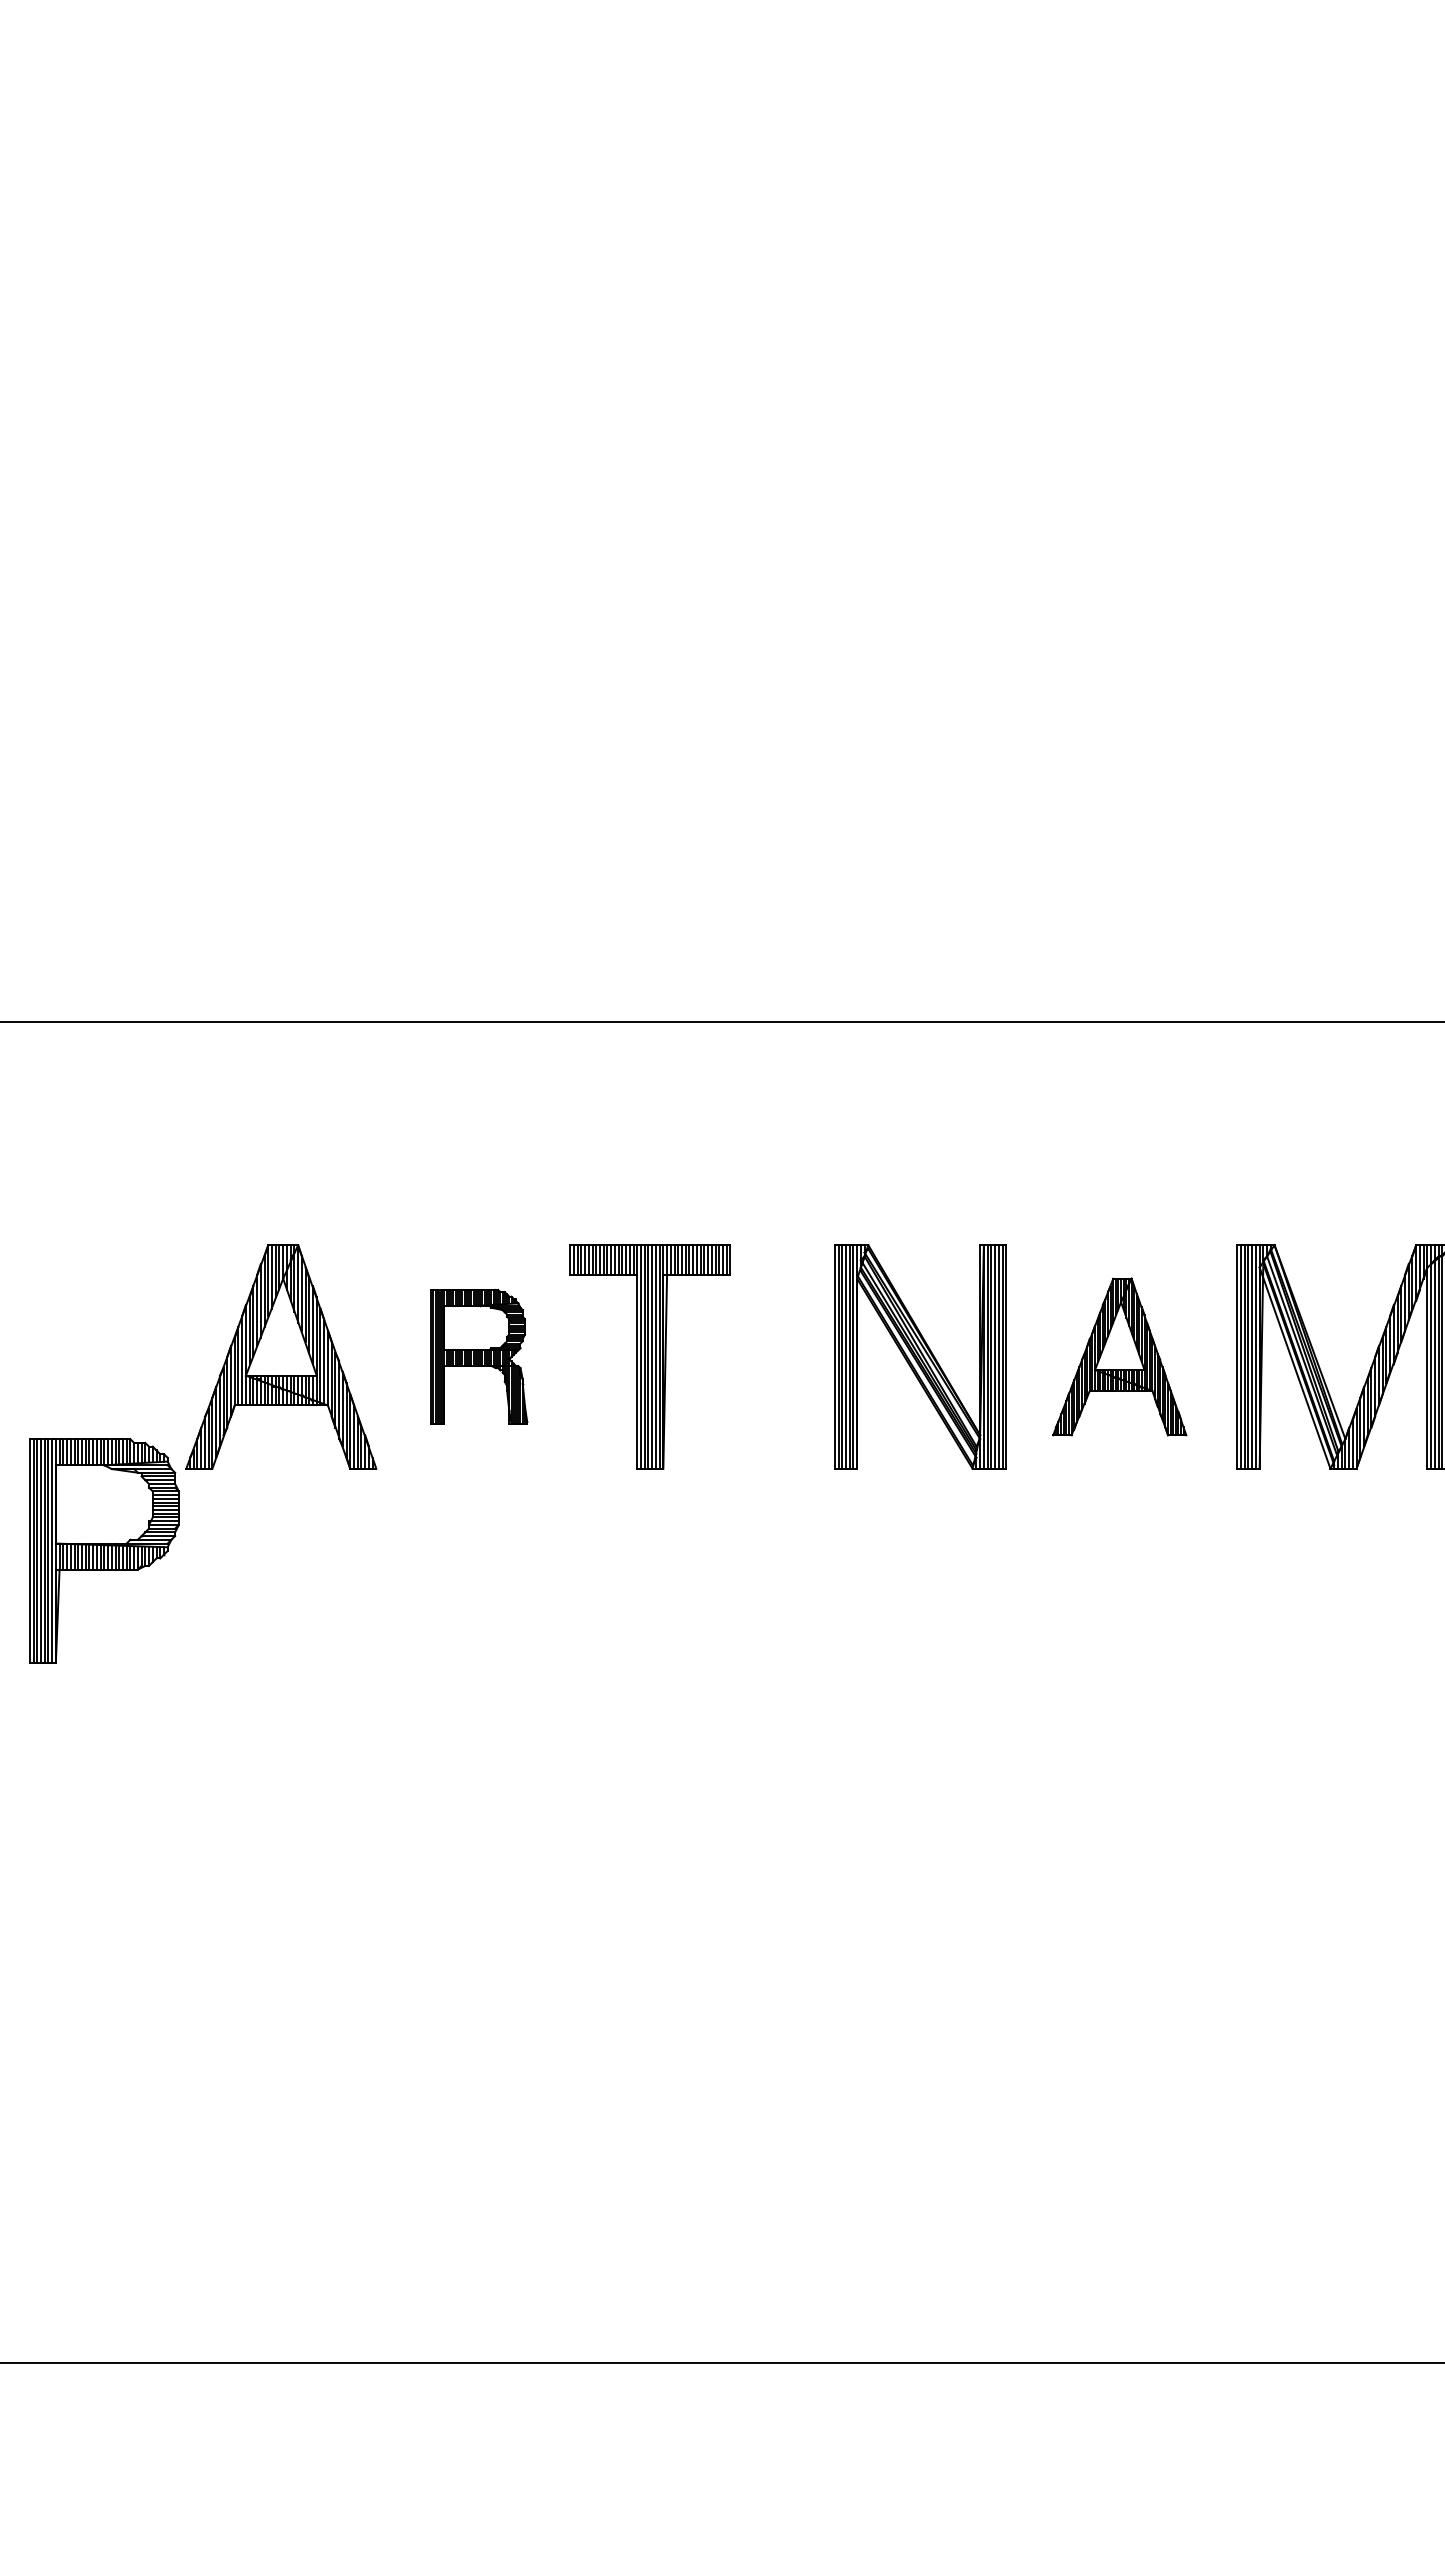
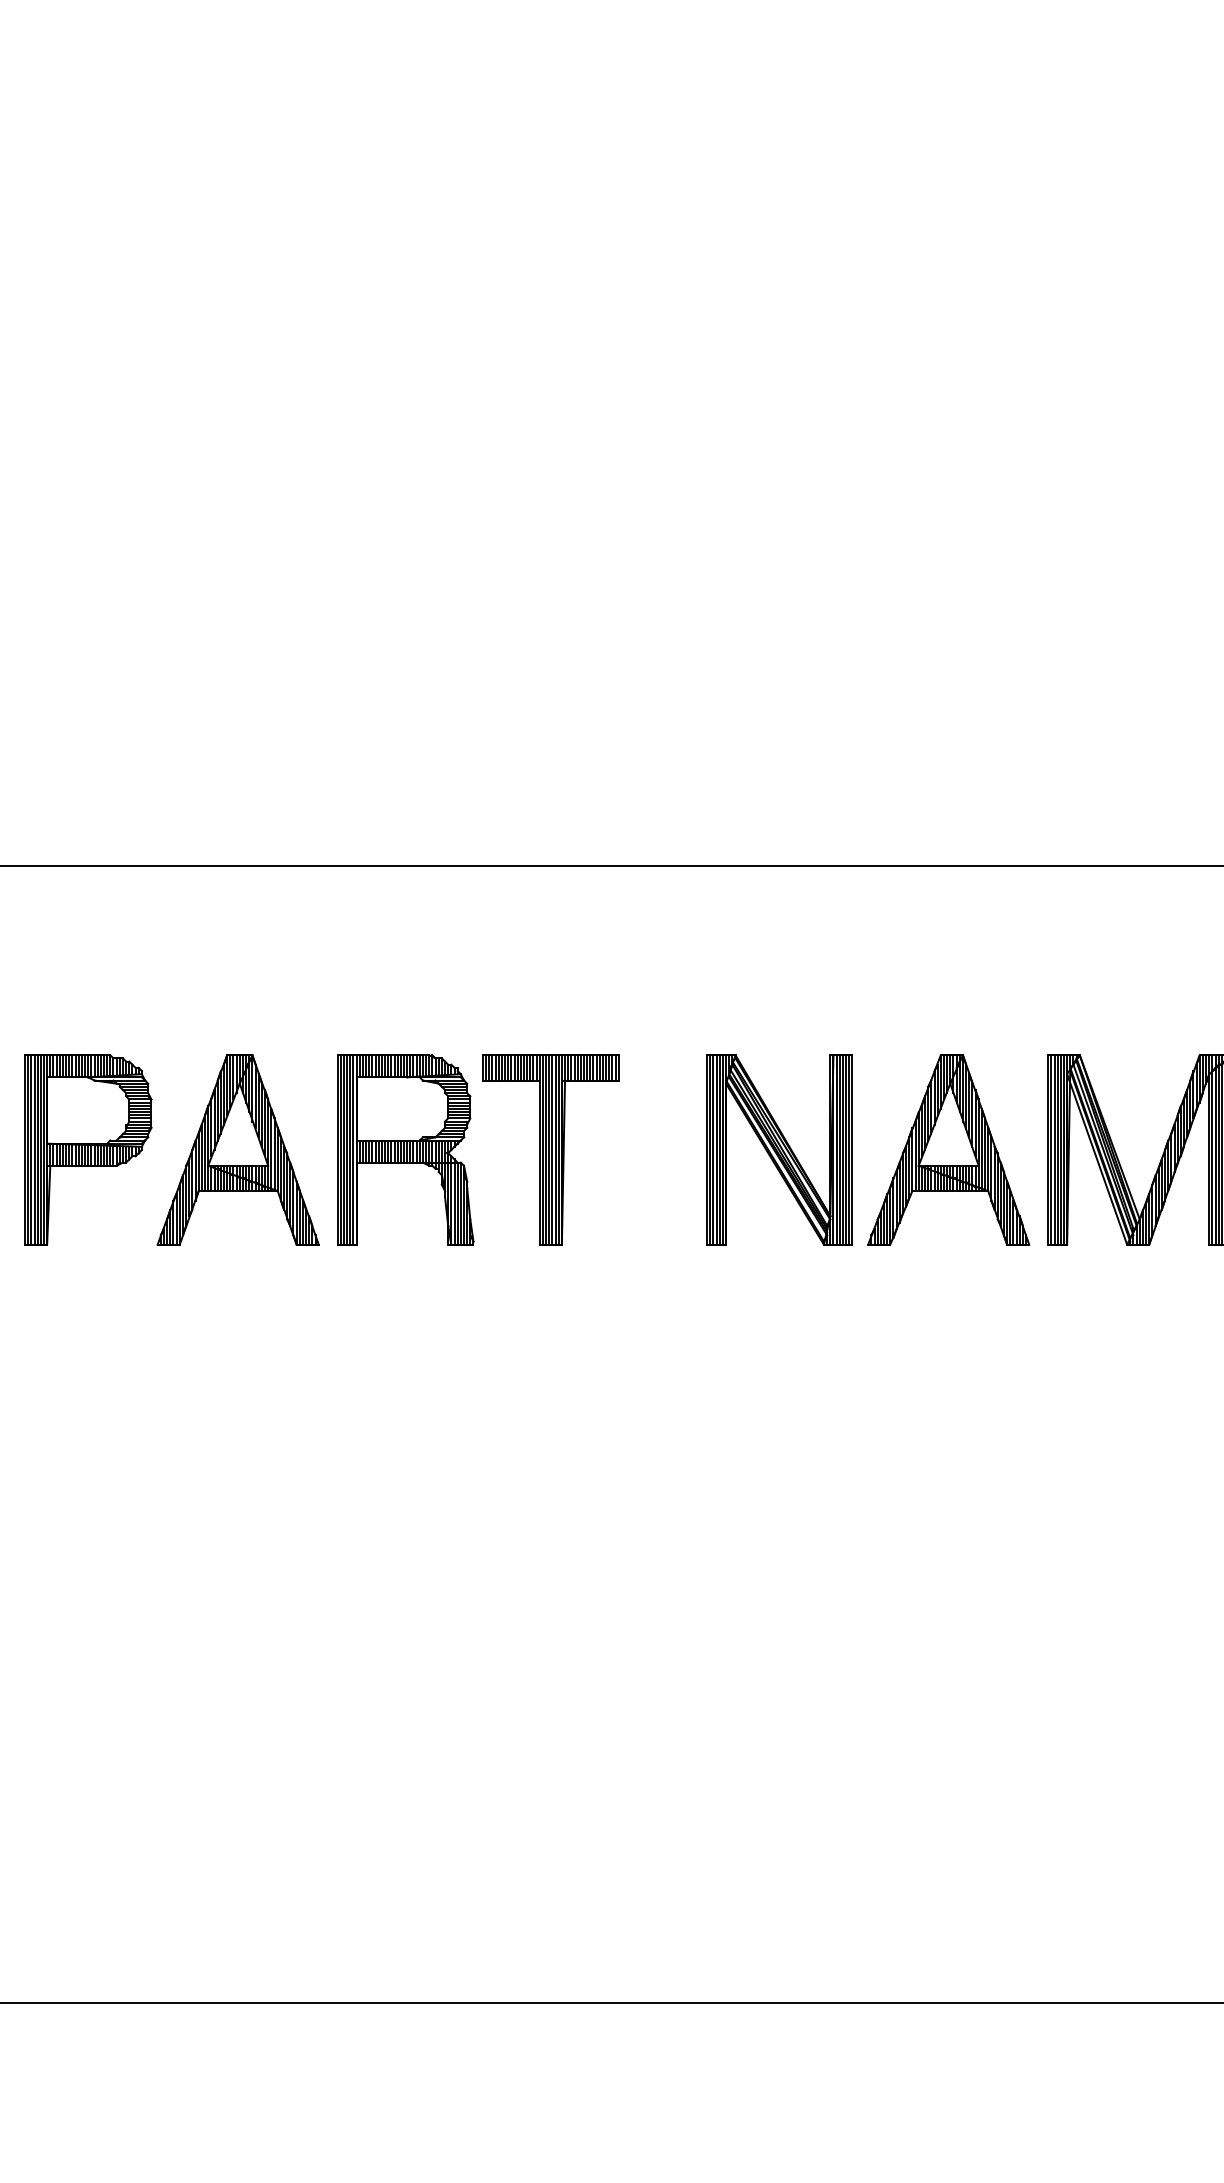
part: (479, 1356) -> (406, 1149), size x1.67
part: (1119, 1356) -> (948, 1149), size x1.43
part: (104, 1550) -> (88, 1149), moved

